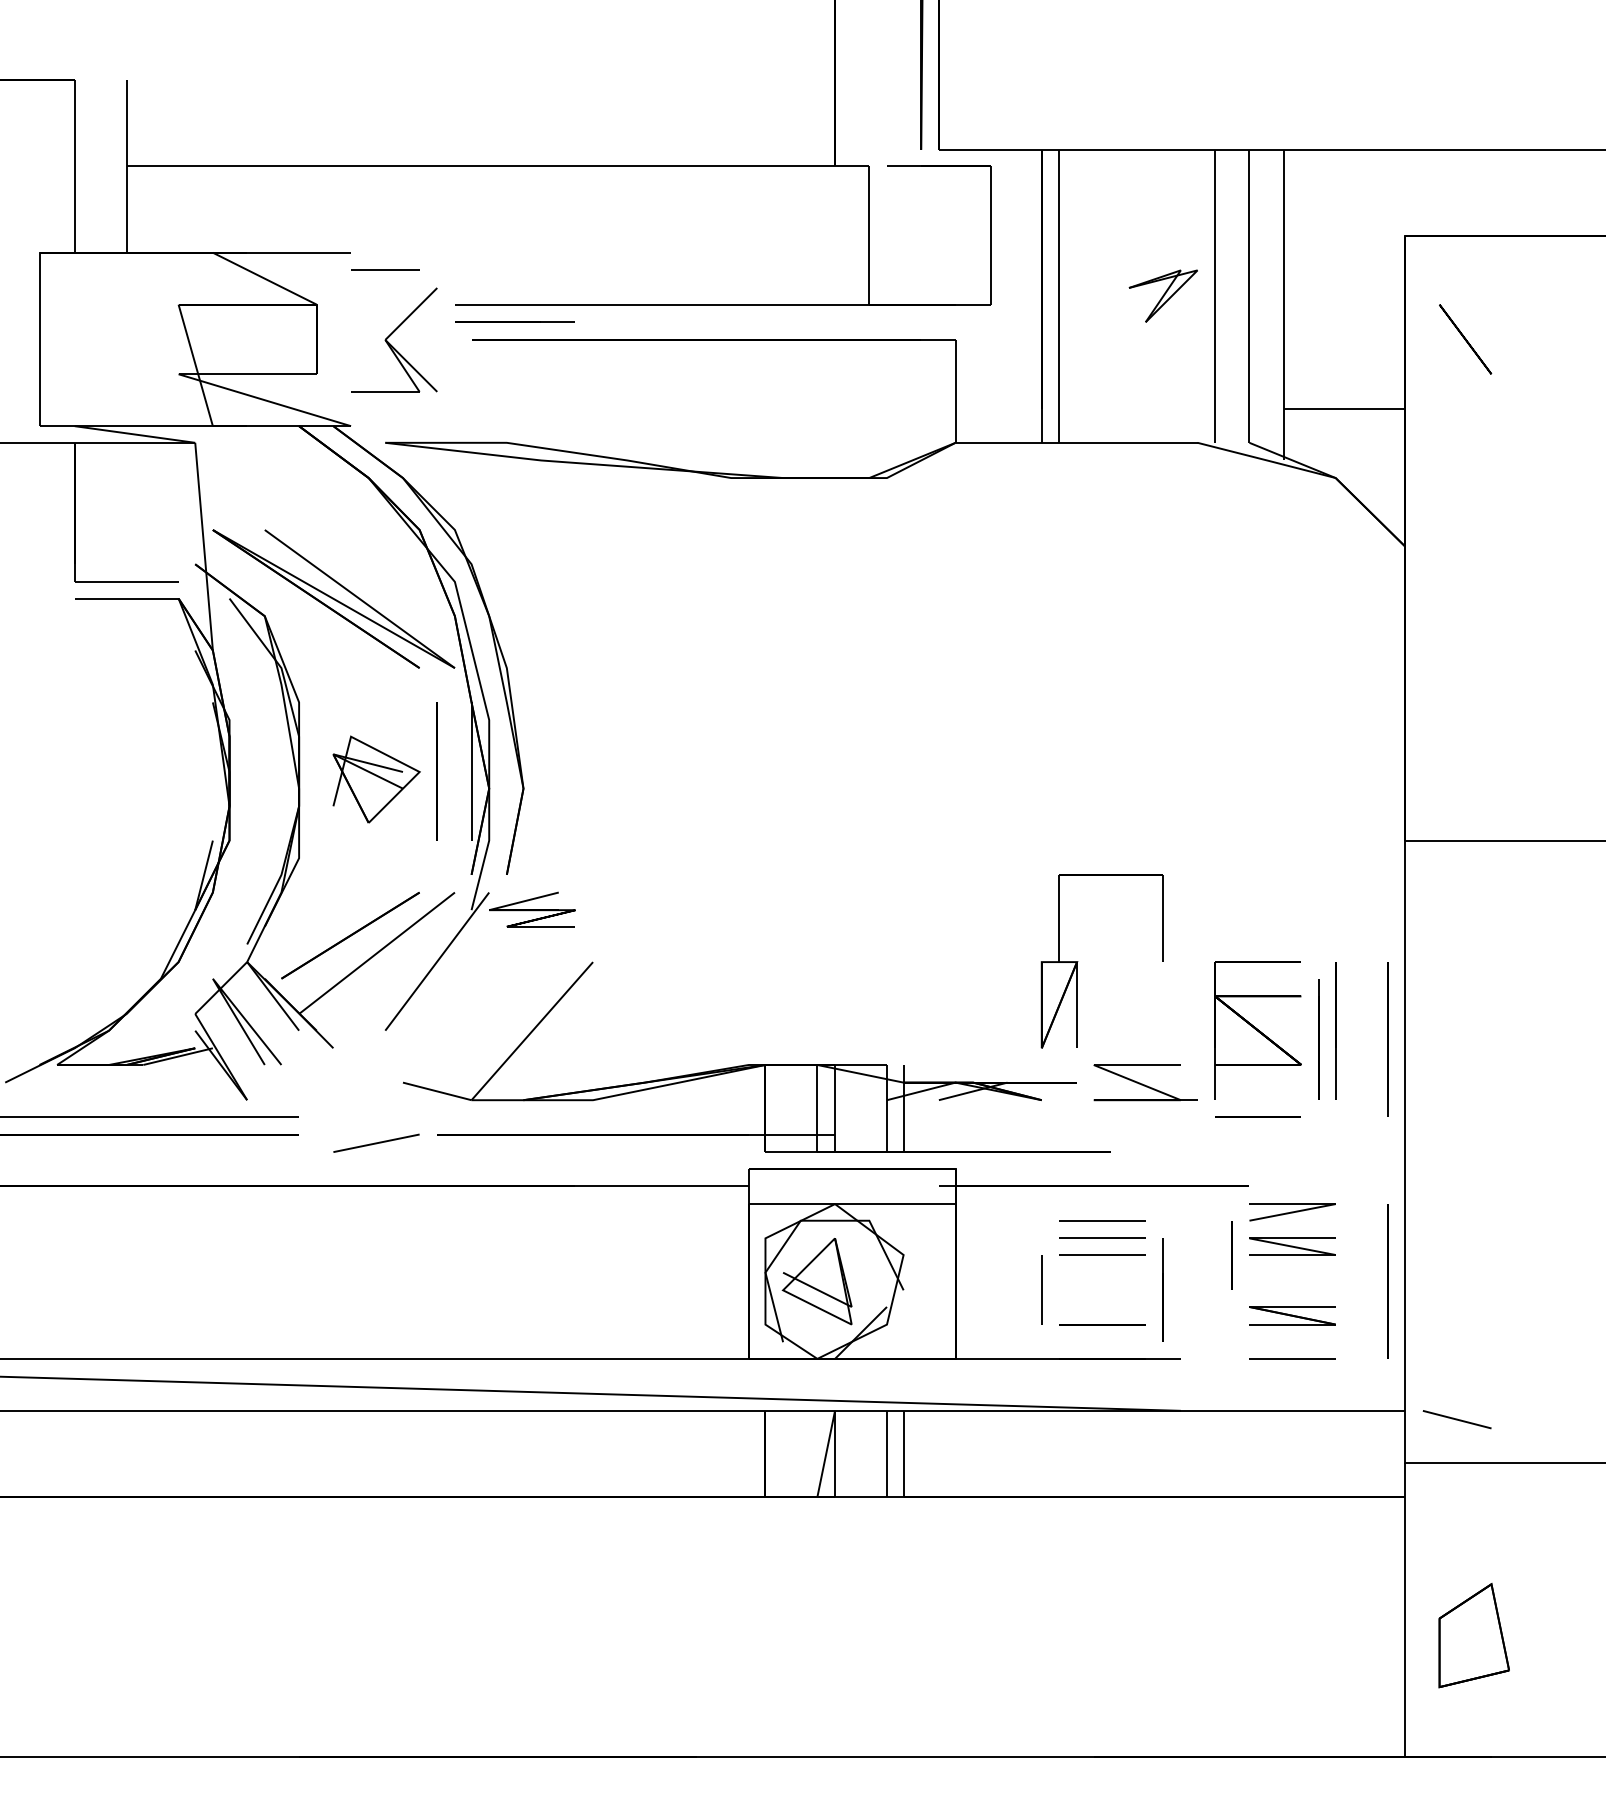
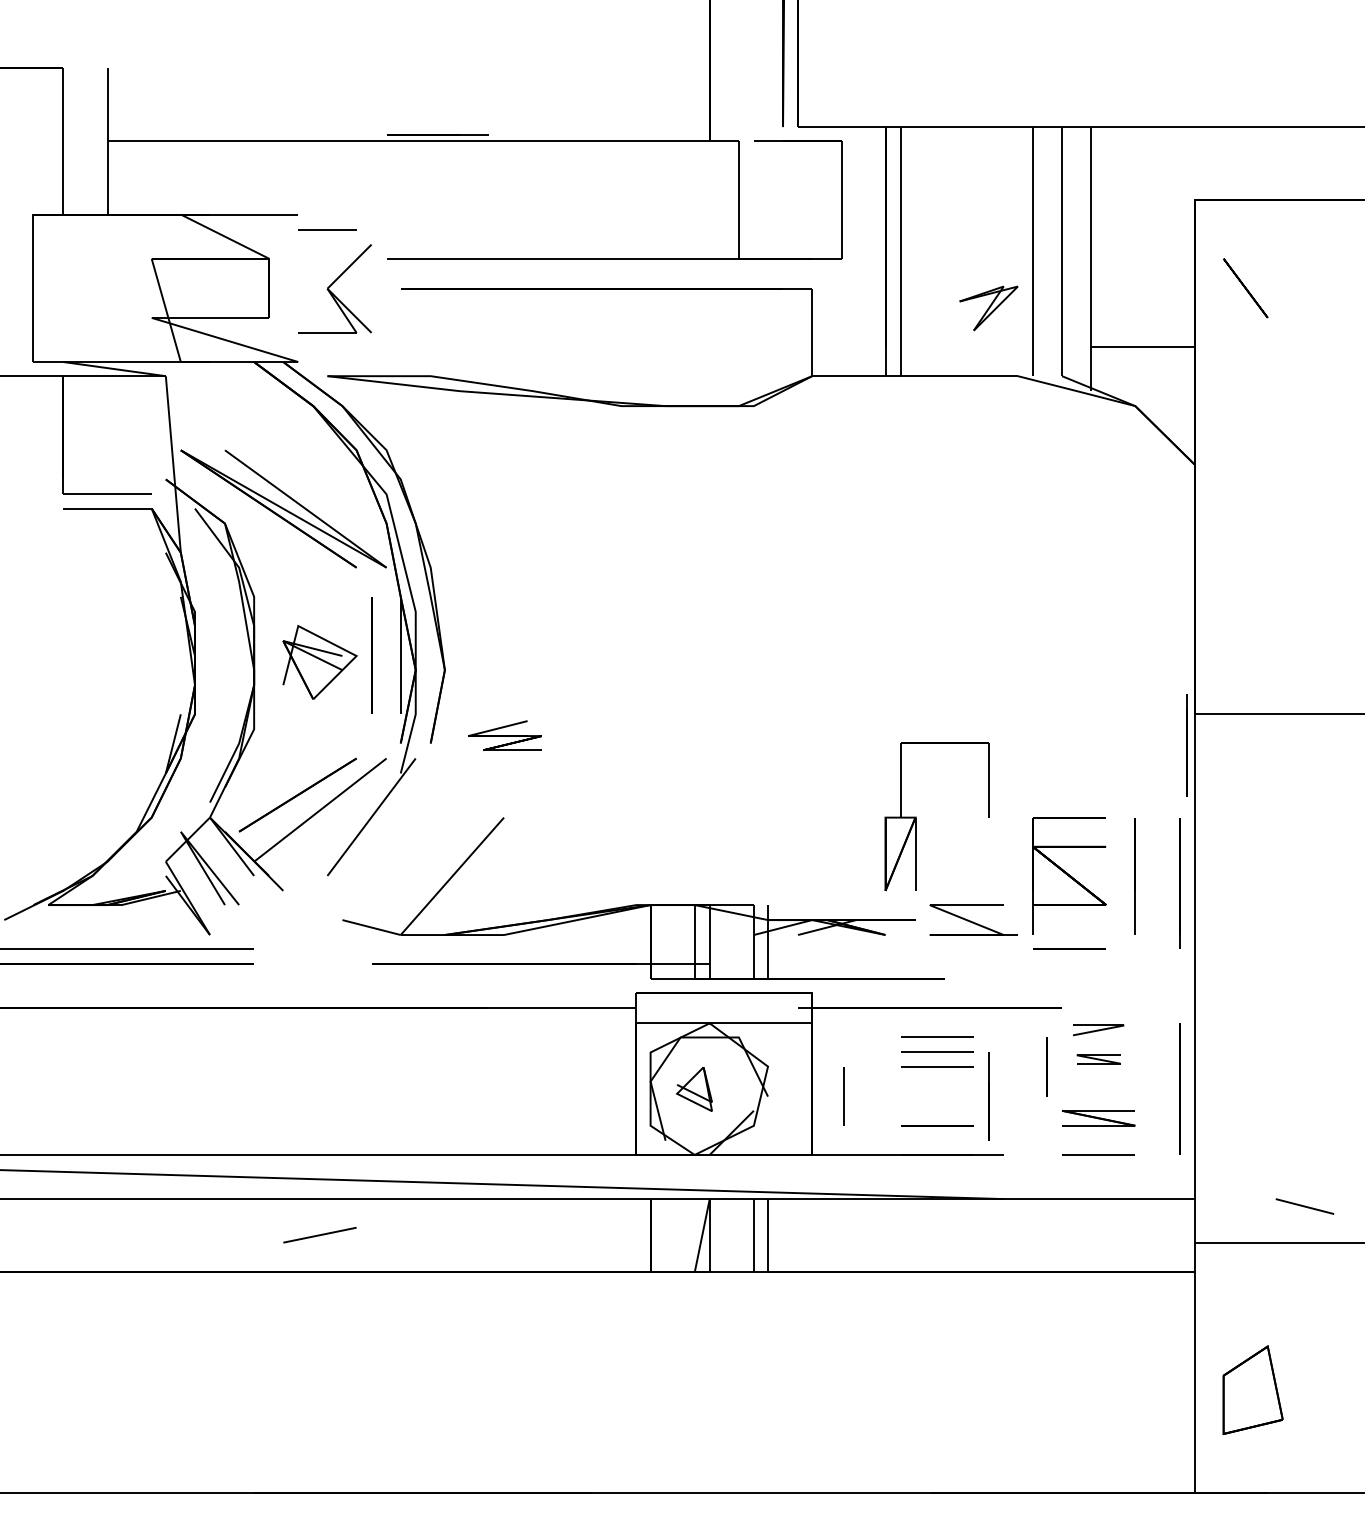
part: (1162, 295) -> (988, 307), moved
line: (514, 321) -> (437, 134), moved
part: (532, 909) -> (505, 735), moved
line: (1318, 1039) -> (1186, 745), moved
line: (376, 1142) -> (319, 1234), moved
part: (1292, 1212) -> (1098, 1030), size x0.7
part: (1292, 1246) -> (1098, 1059), size x0.6
part: (816, 1281) -> (693, 1089), size x0.6
line: (1041, 1289) -> (843, 1095), moved
line: (1456, 1419) -> (1304, 1206), moved

